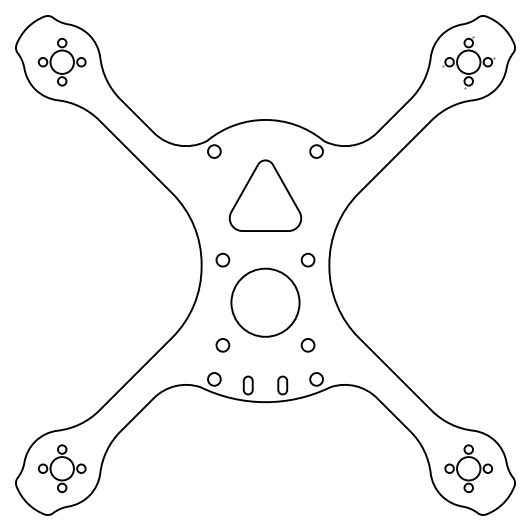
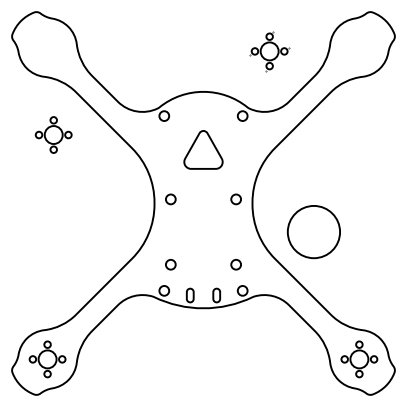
part: (61, 61) -> (53, 134), moved
part: (468, 62) -> (269, 51), moved
part: (265, 195) -> (203, 149), size x0.7
circle: (265, 302) -> (313, 231), moved

